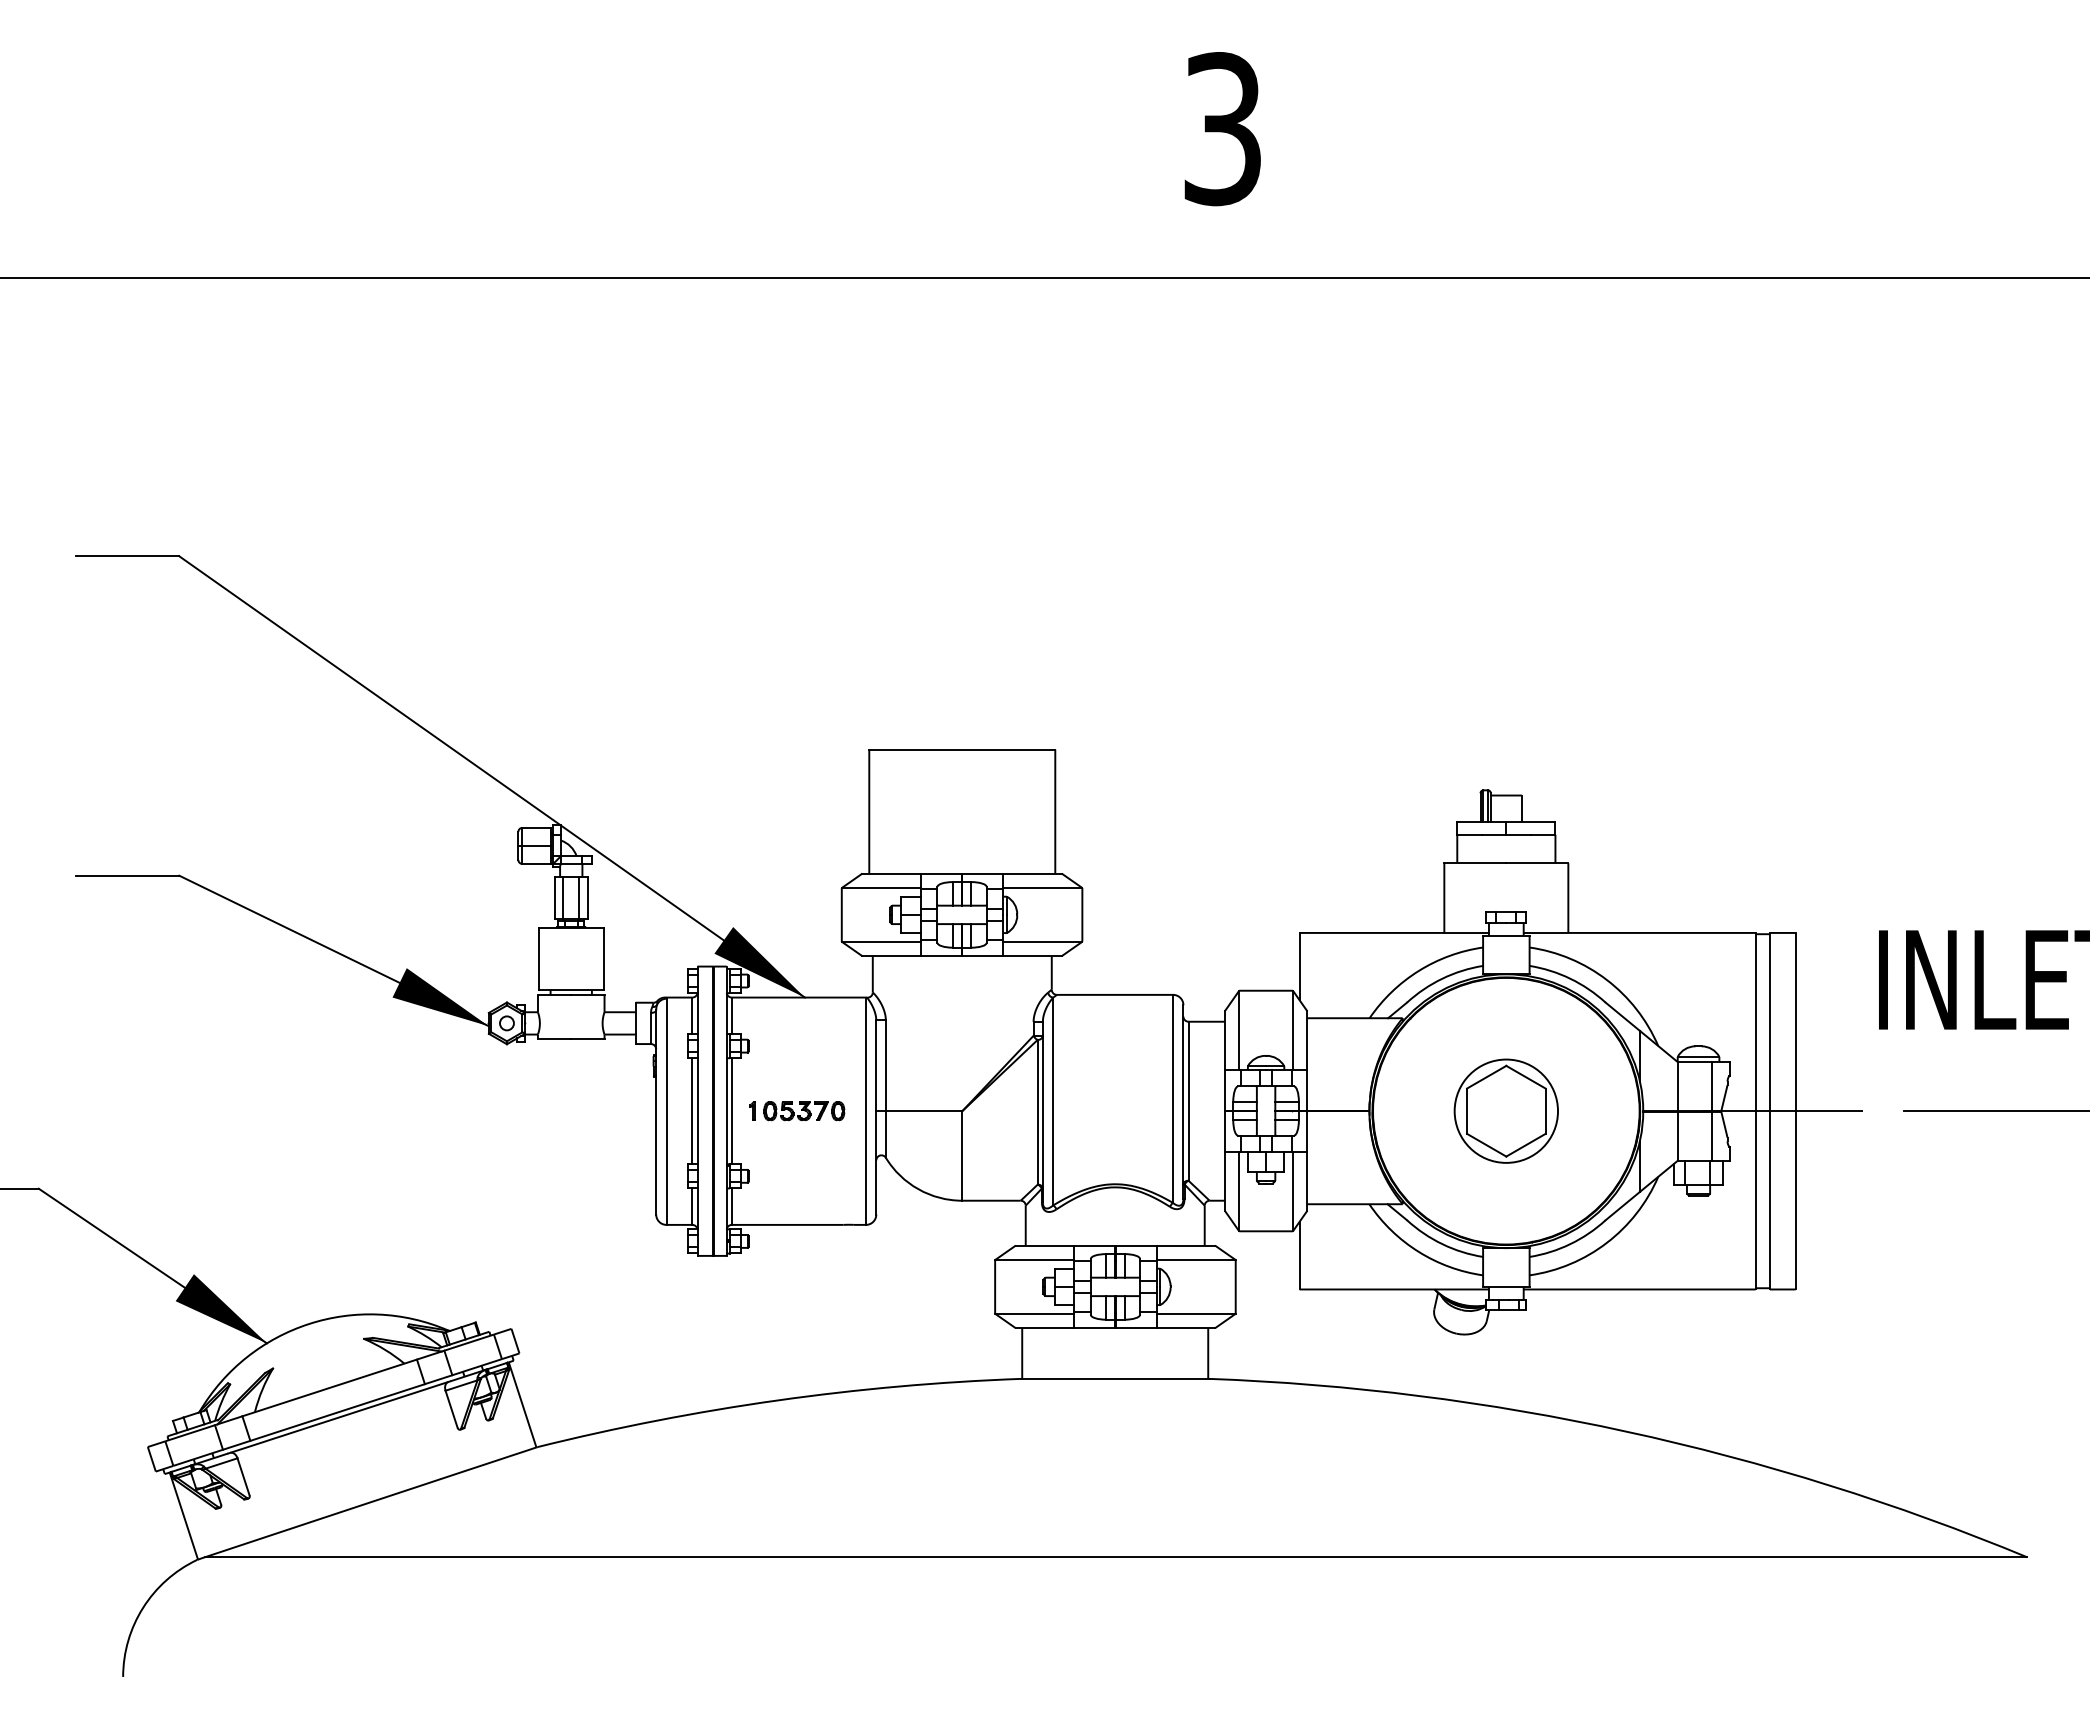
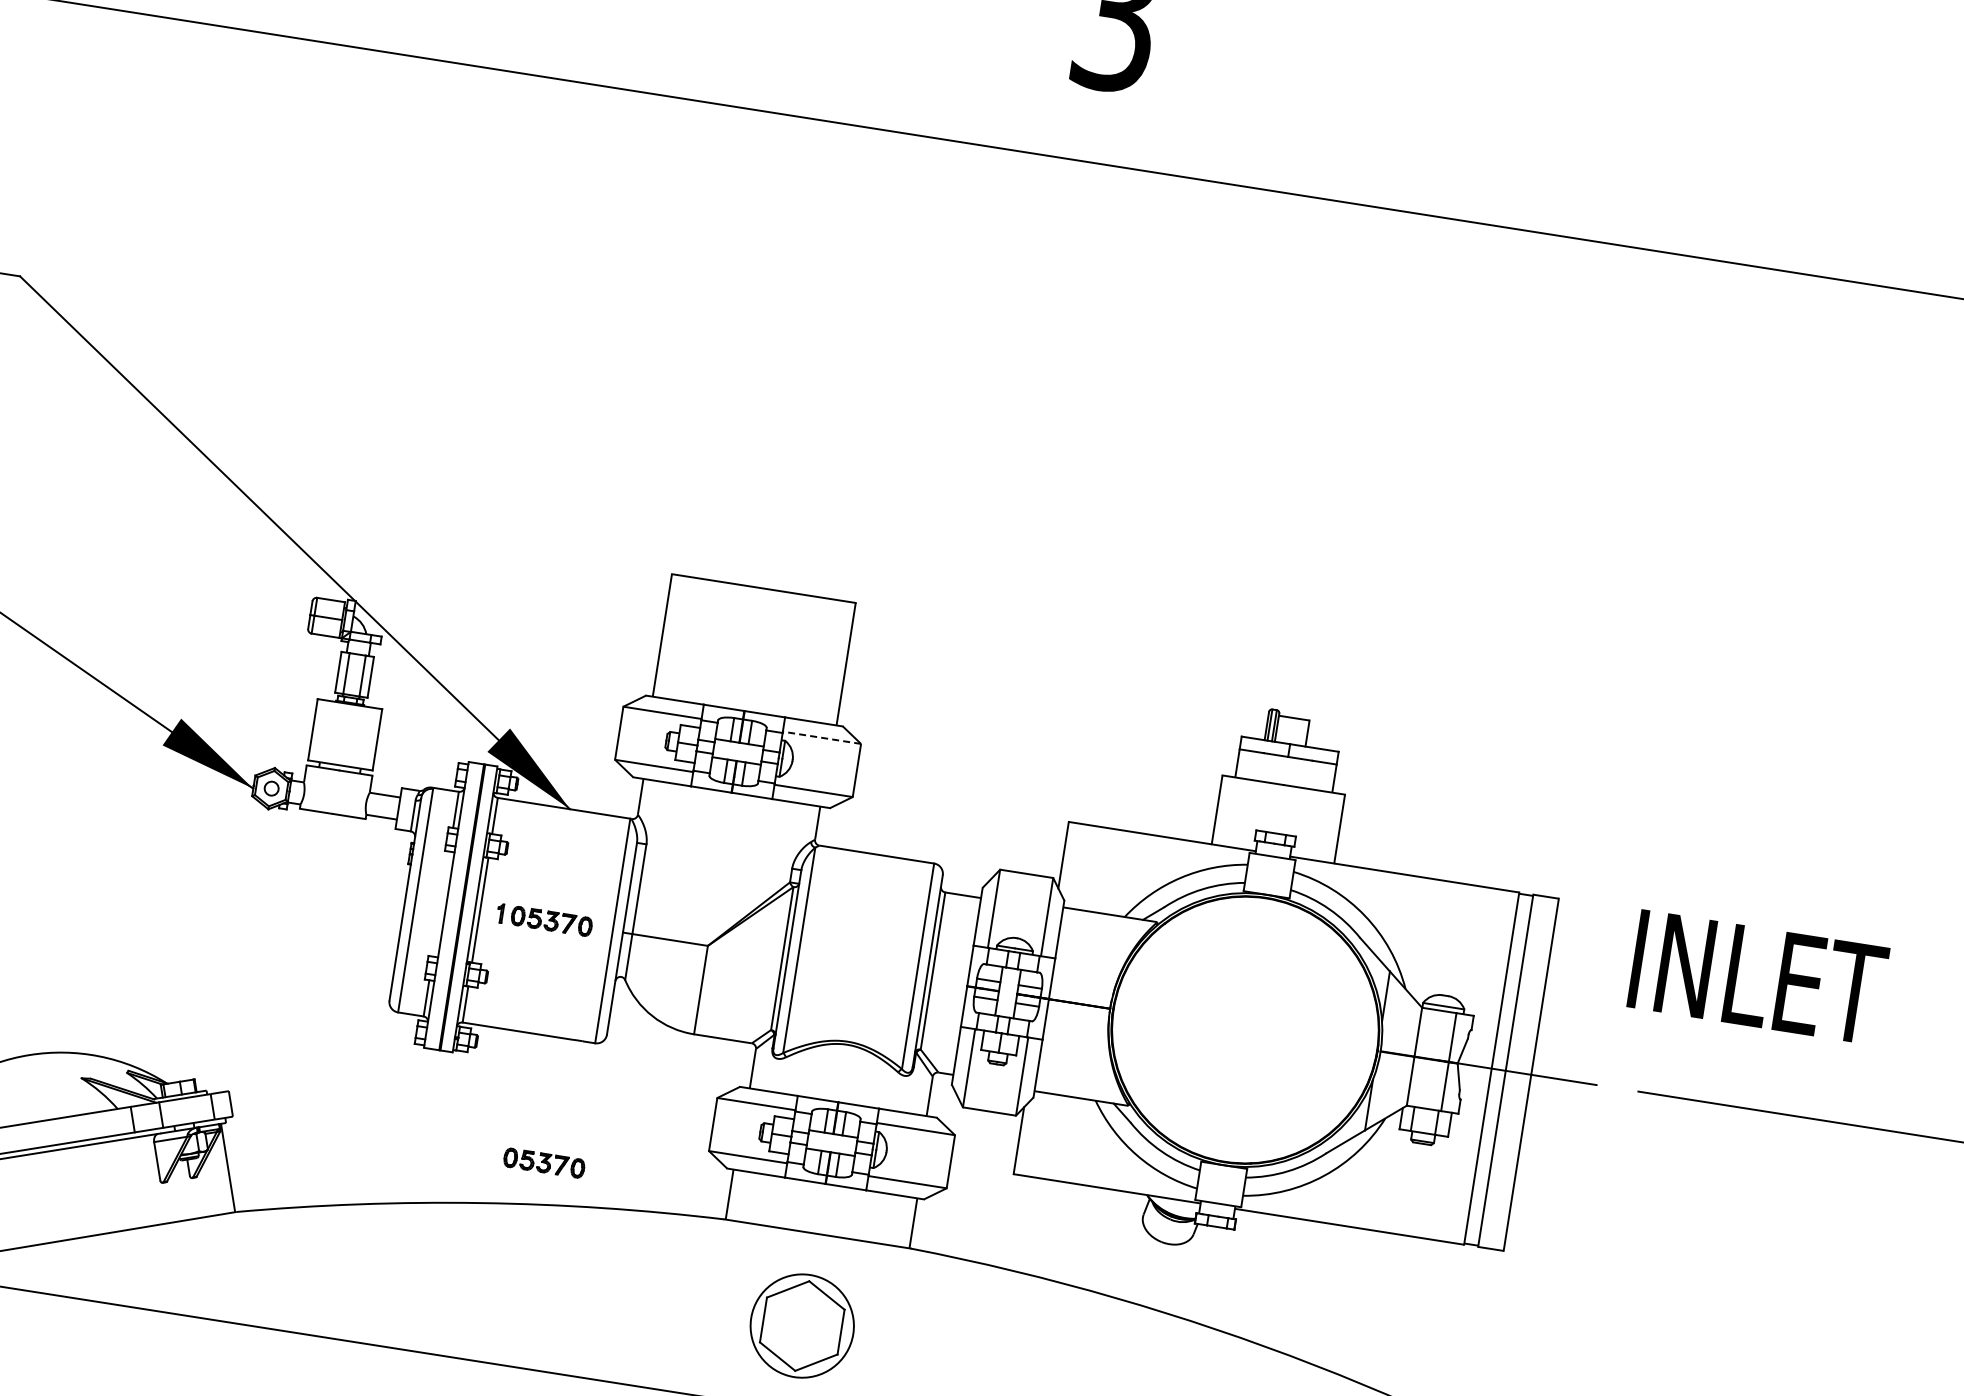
line: (1042, 888) -> (821, 738), solid -> dashed
part: (1505, 1110) -> (801, 1325), moved
line: (692, 1111) -> (441, 904), removed
part: (834, 1351) -> (544, 1163), added

